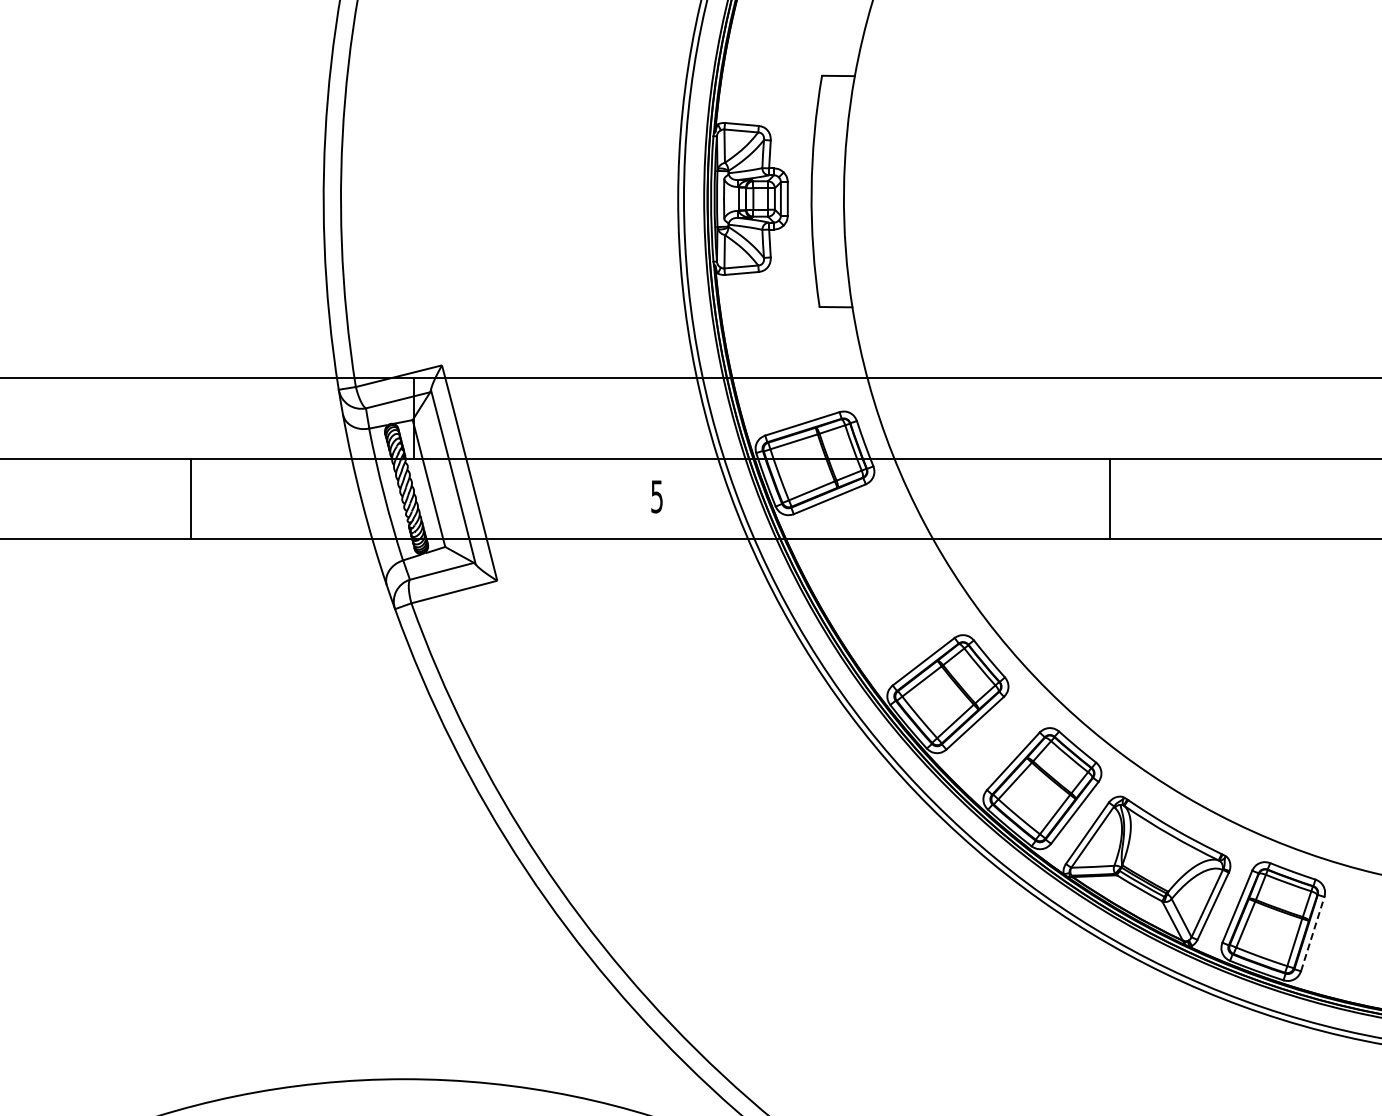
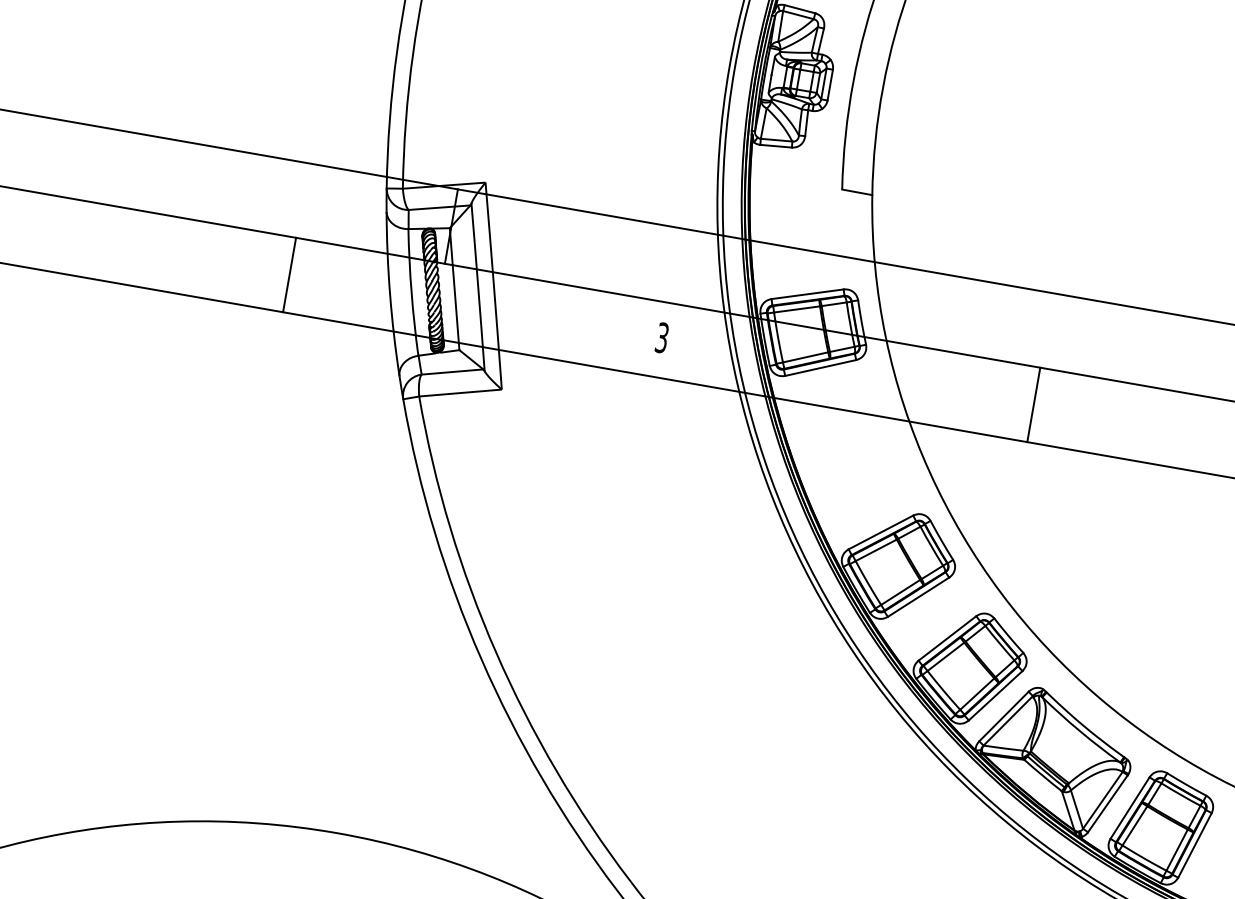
text: (656, 496) -> (661, 337), 5 -> 3
line: (191, 498) -> (289, 274), moved
line: (1109, 498) -> (1033, 404), moved
line: (1312, 934) -> (1194, 845), dashed -> solid

